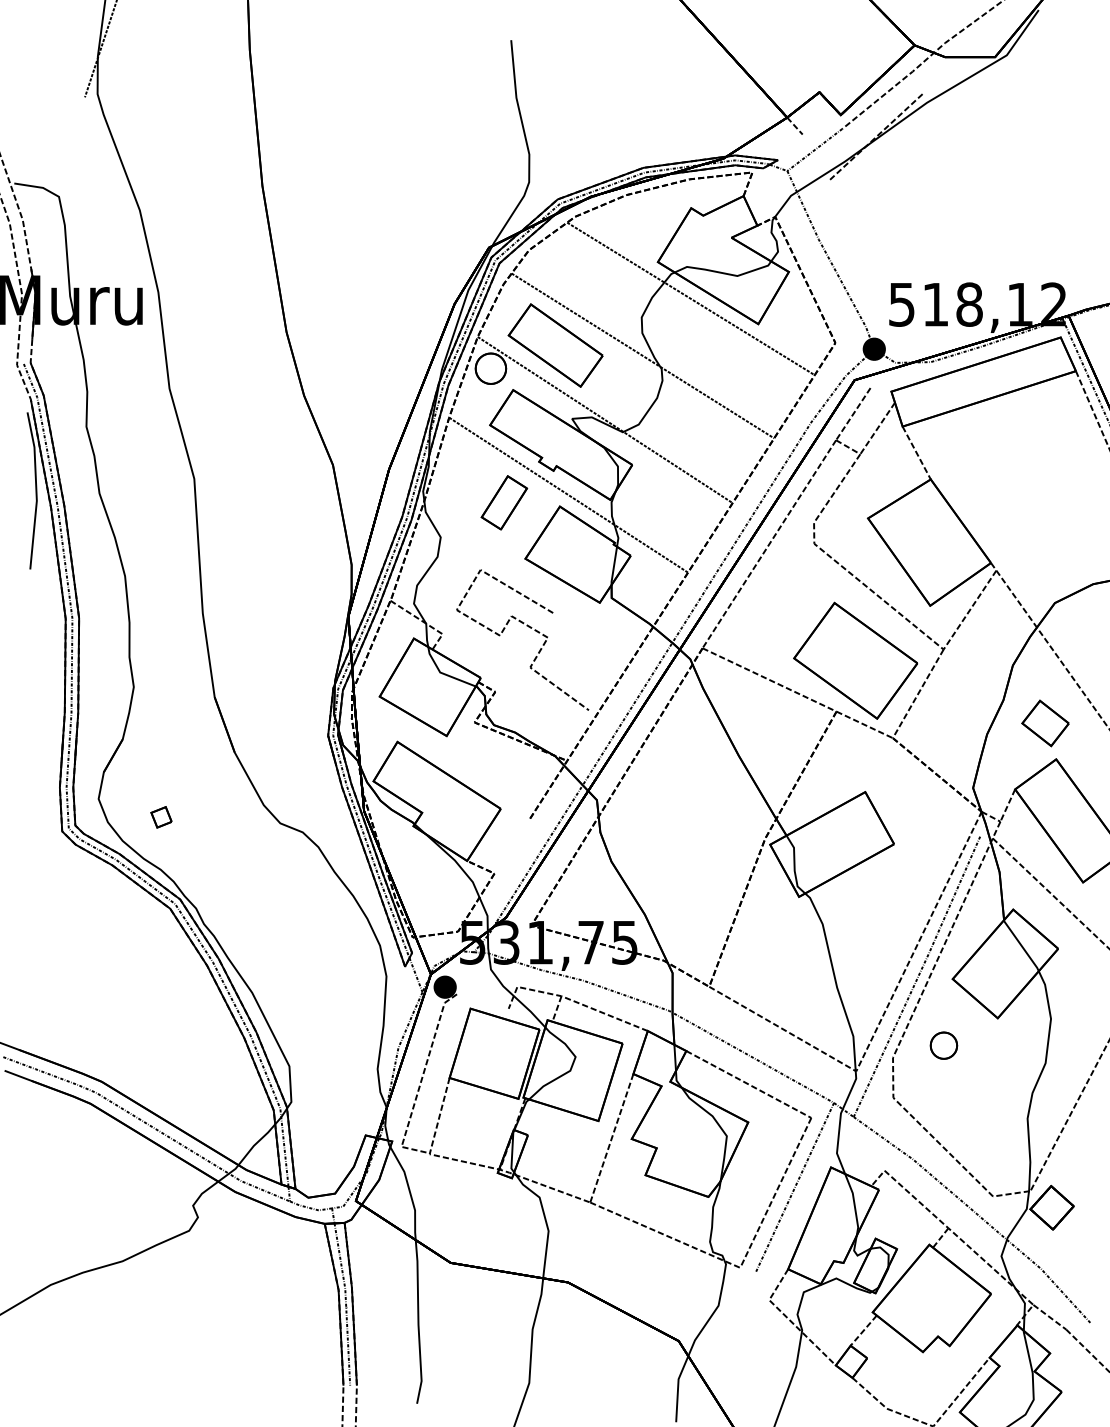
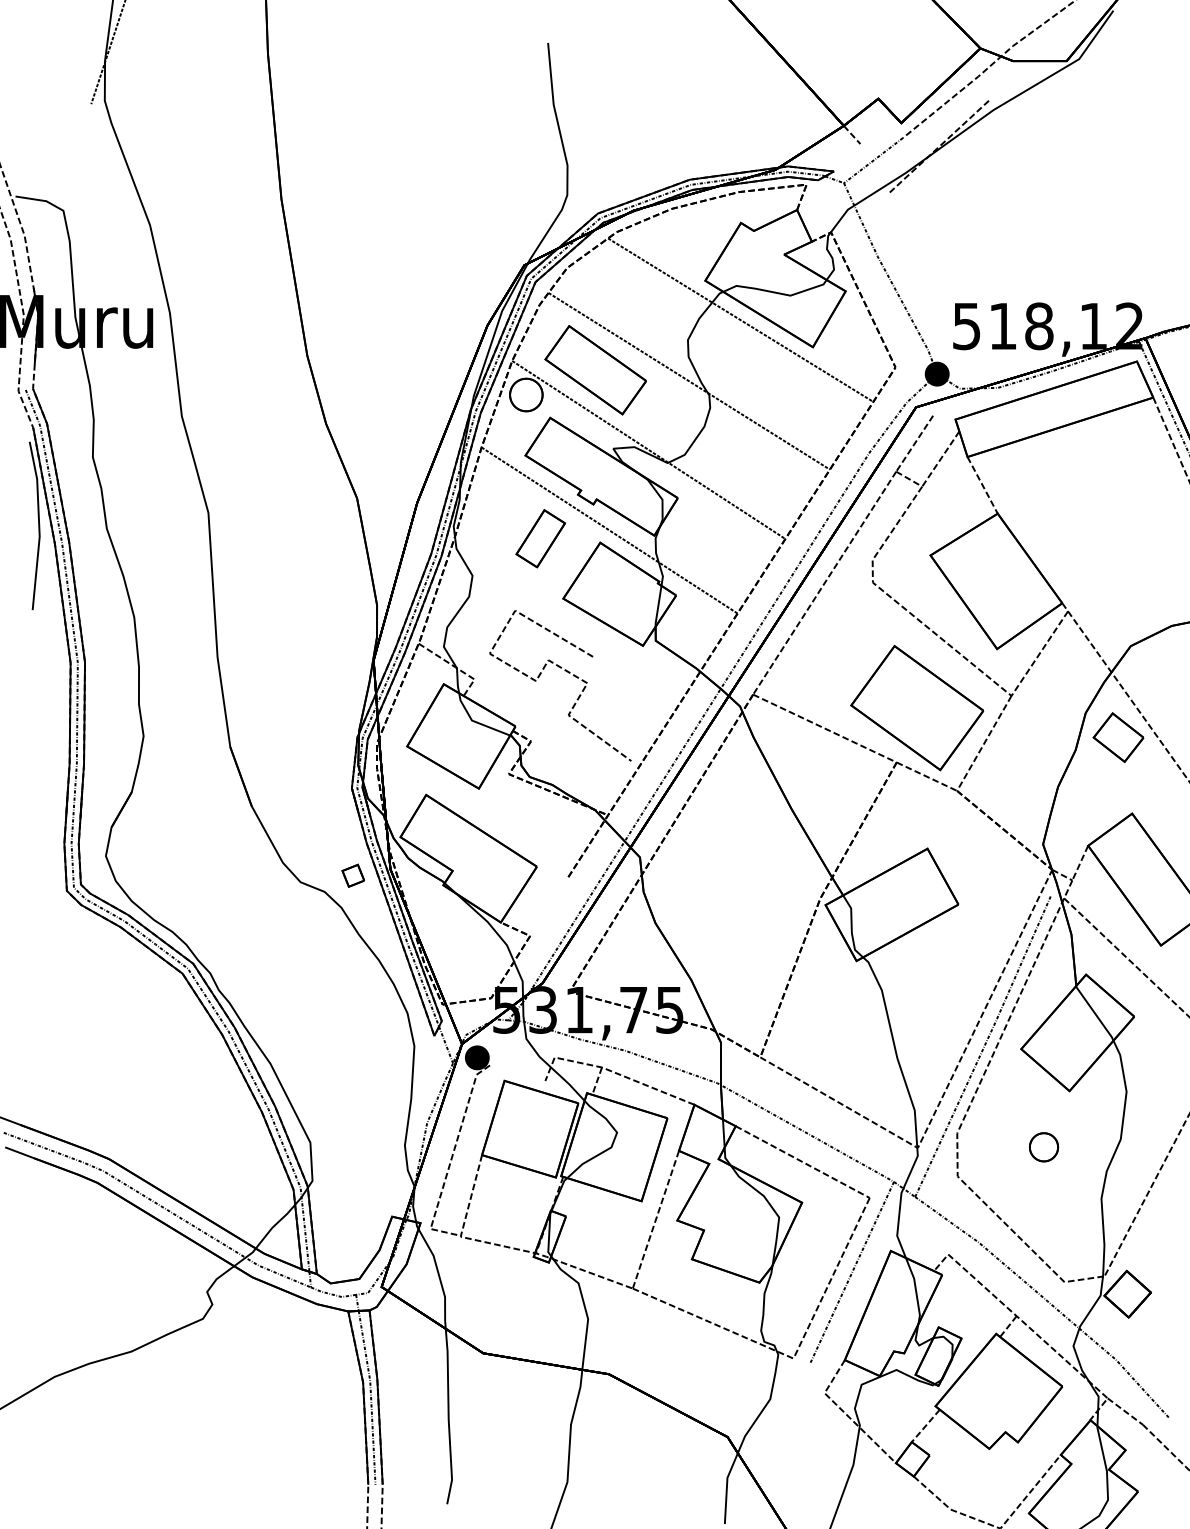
part: (1045, 723) -> (1118, 737), moved
part: (161, 817) -> (353, 875), moved
part: (943, 1045) -> (1043, 1147), moved

